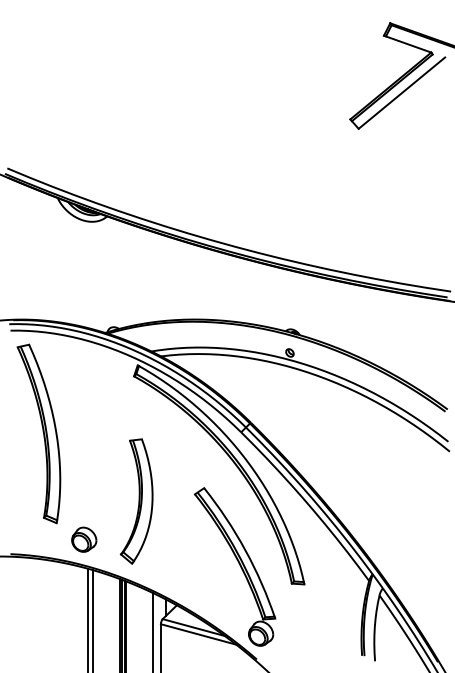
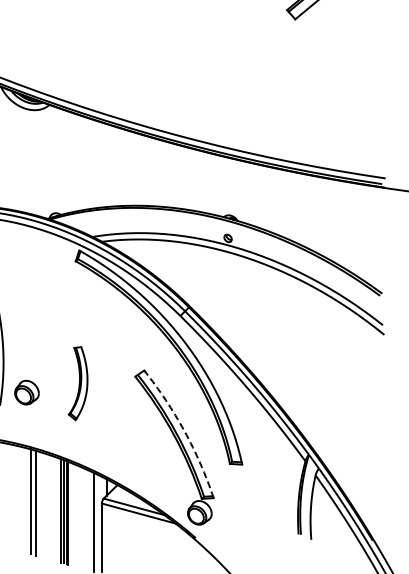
part: (136, 501) -> (78, 383), size x0.6
part: (84, 539) -> (27, 392), moved
arc: (245, 550) -> (184, 431), solid -> dashed

